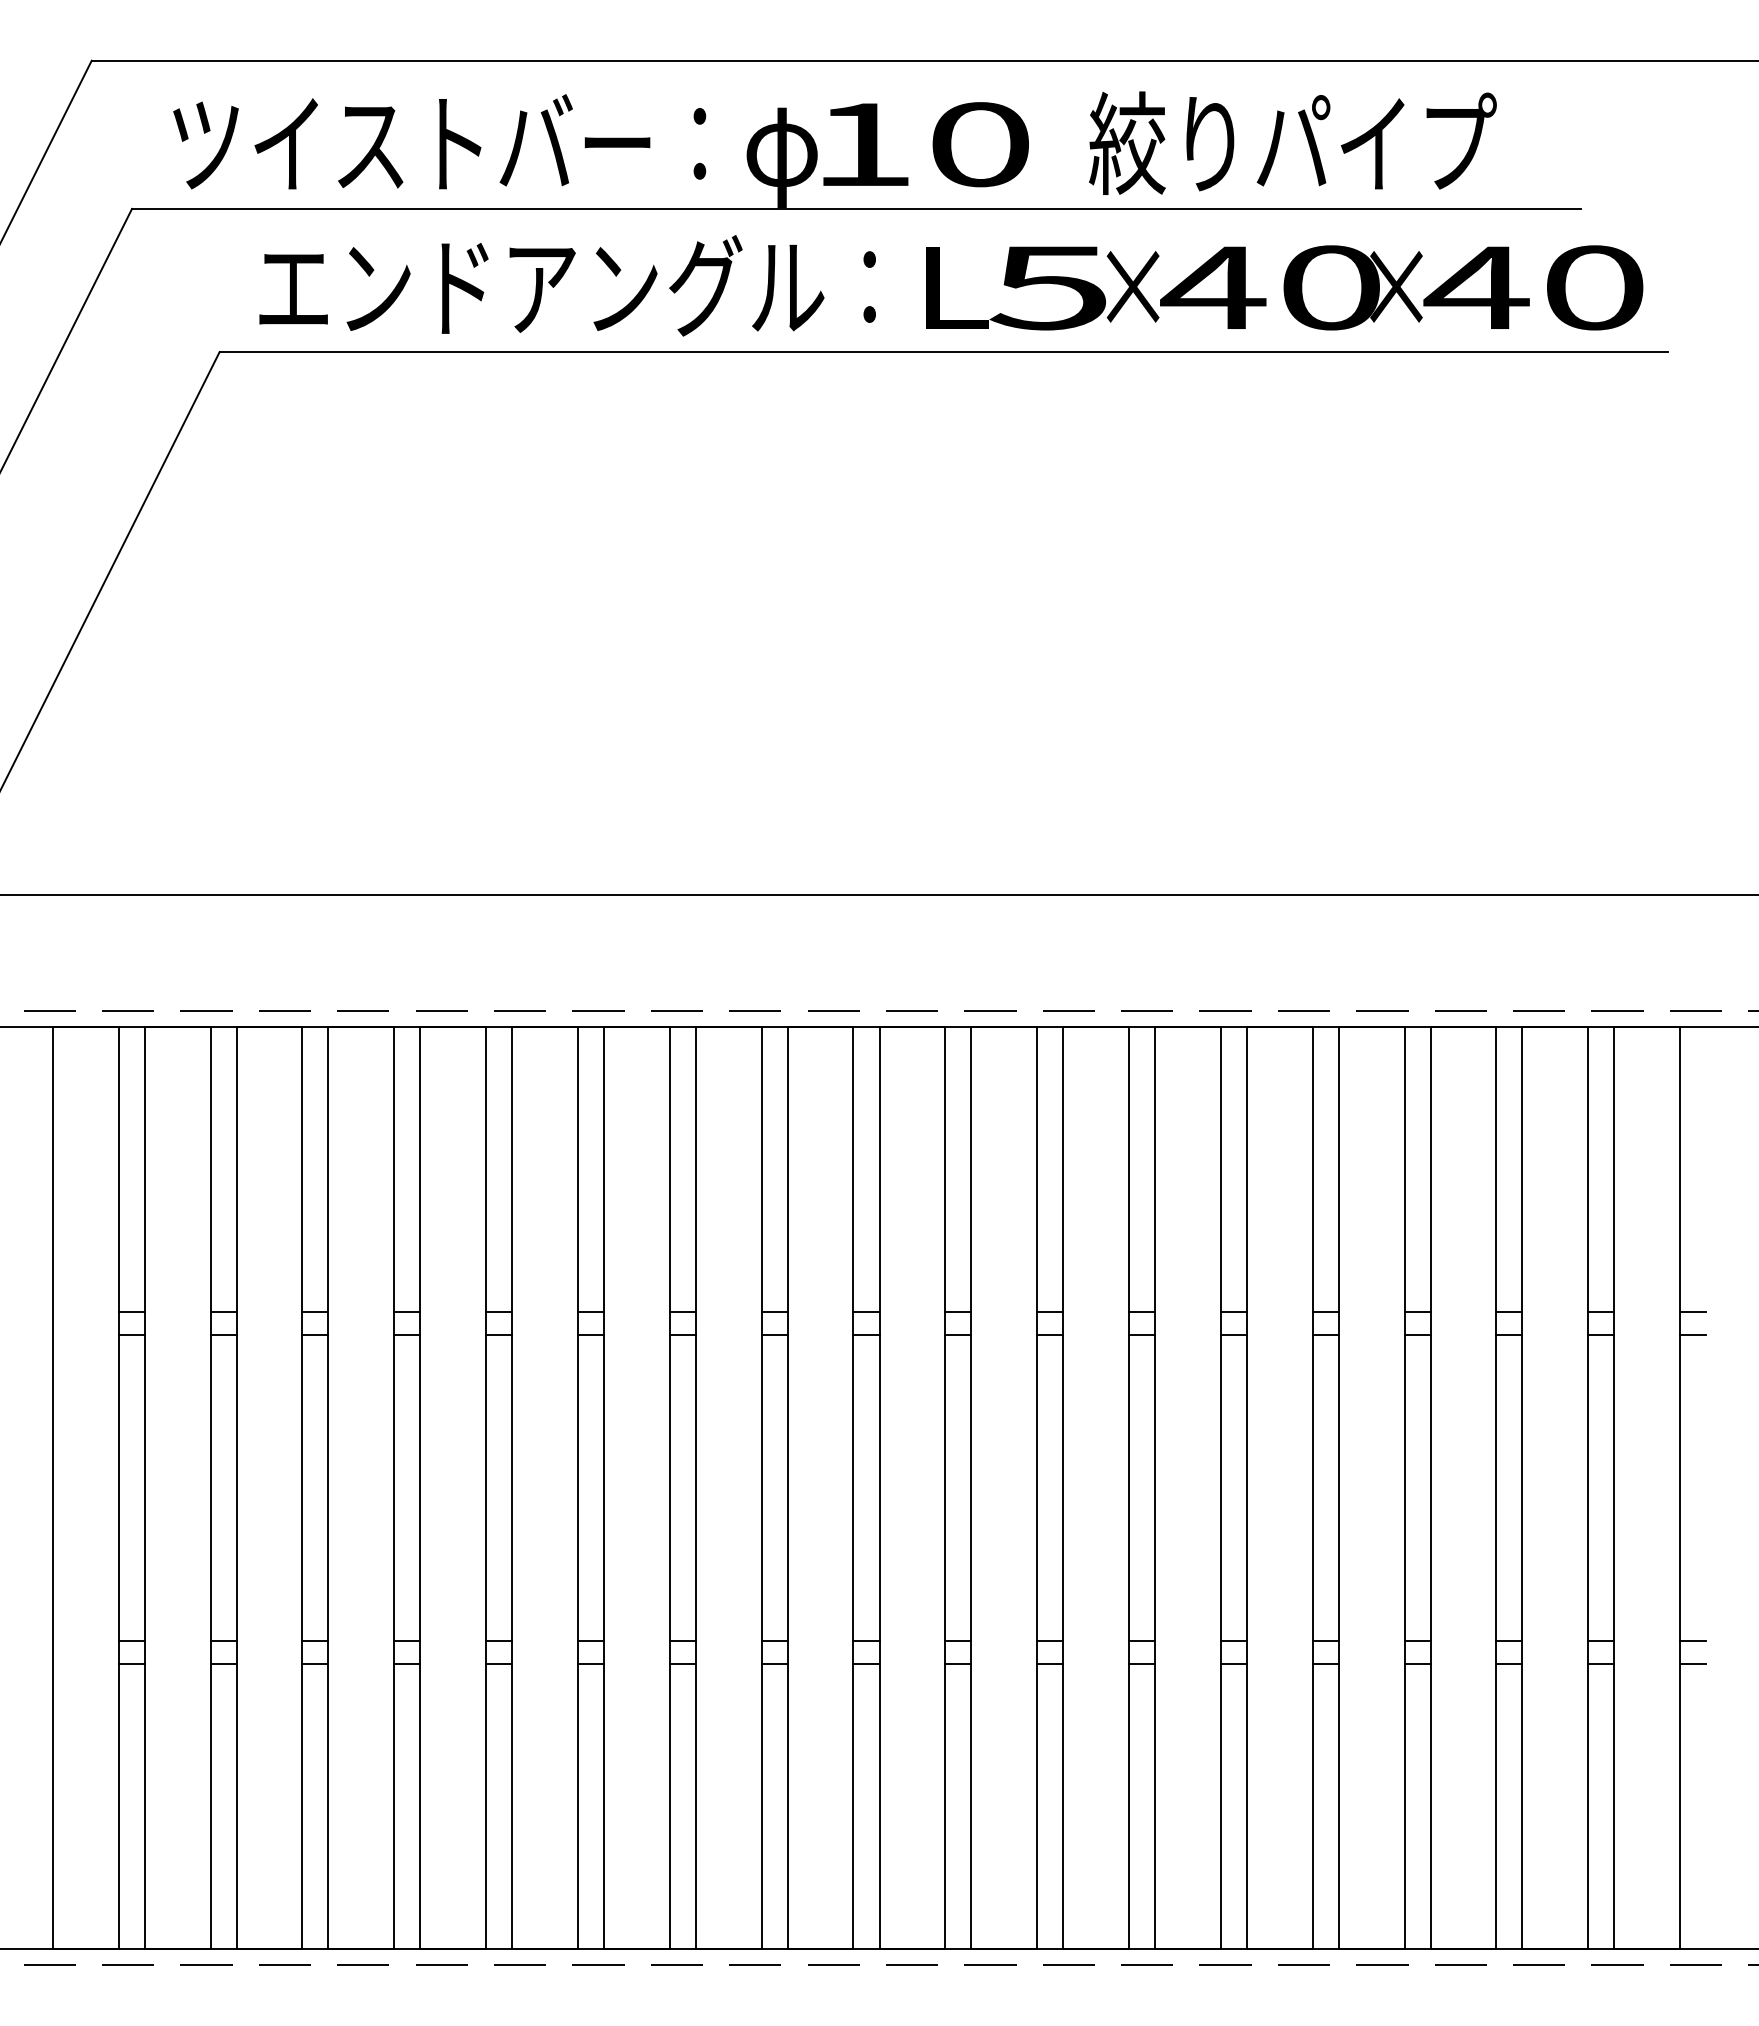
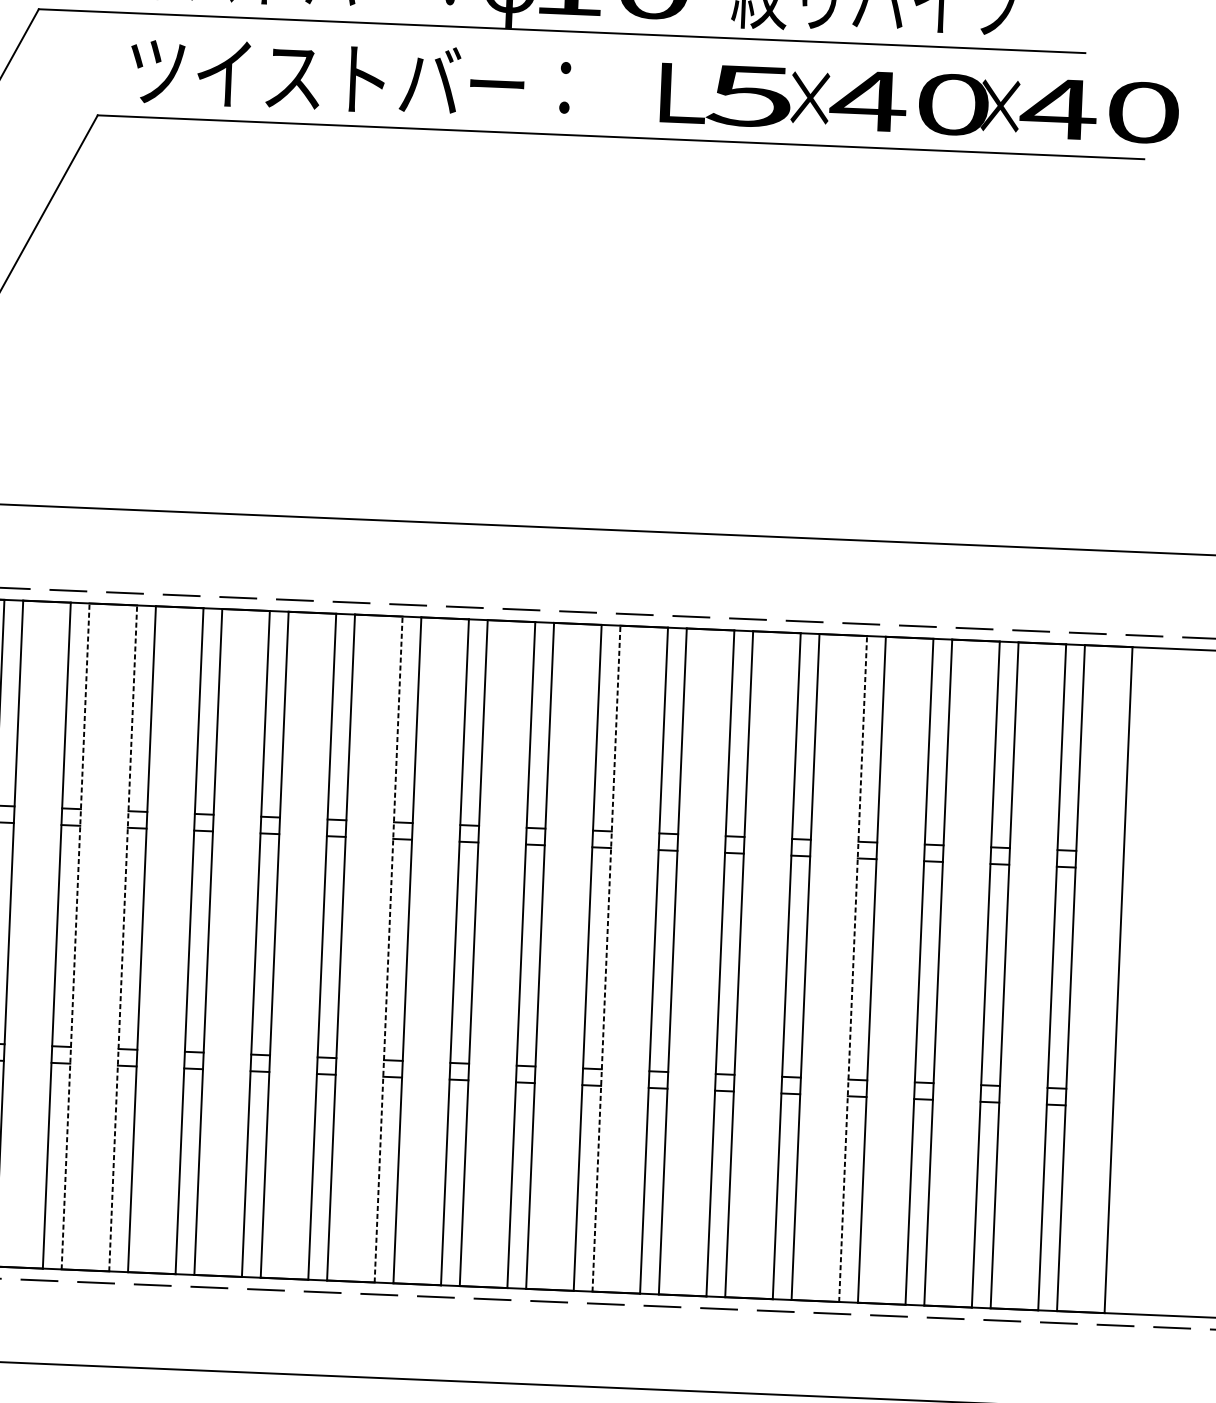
text: (567, 285) -> (351, 77), エンドアングル： -> ツイストバー：
text: (1284, 287) -> (919, 103), moved
line: (1693, 1311) -> (1133, 853), removed
line: (1693, 1334) -> (1132, 869), removed
line: (236, 1487) -> (75, 936), solid -> dashed
line: (302, 1487) -> (123, 938), solid -> dashed
line: (669, 1487) -> (388, 949), solid -> dashed
line: (971, 1487) -> (606, 958), solid -> dashed
line: (1312, 1487) -> (852, 968), solid -> dashed
line: (1693, 1640) -> (1123, 1090), removed
line: (1693, 1663) -> (1122, 1107), removed

